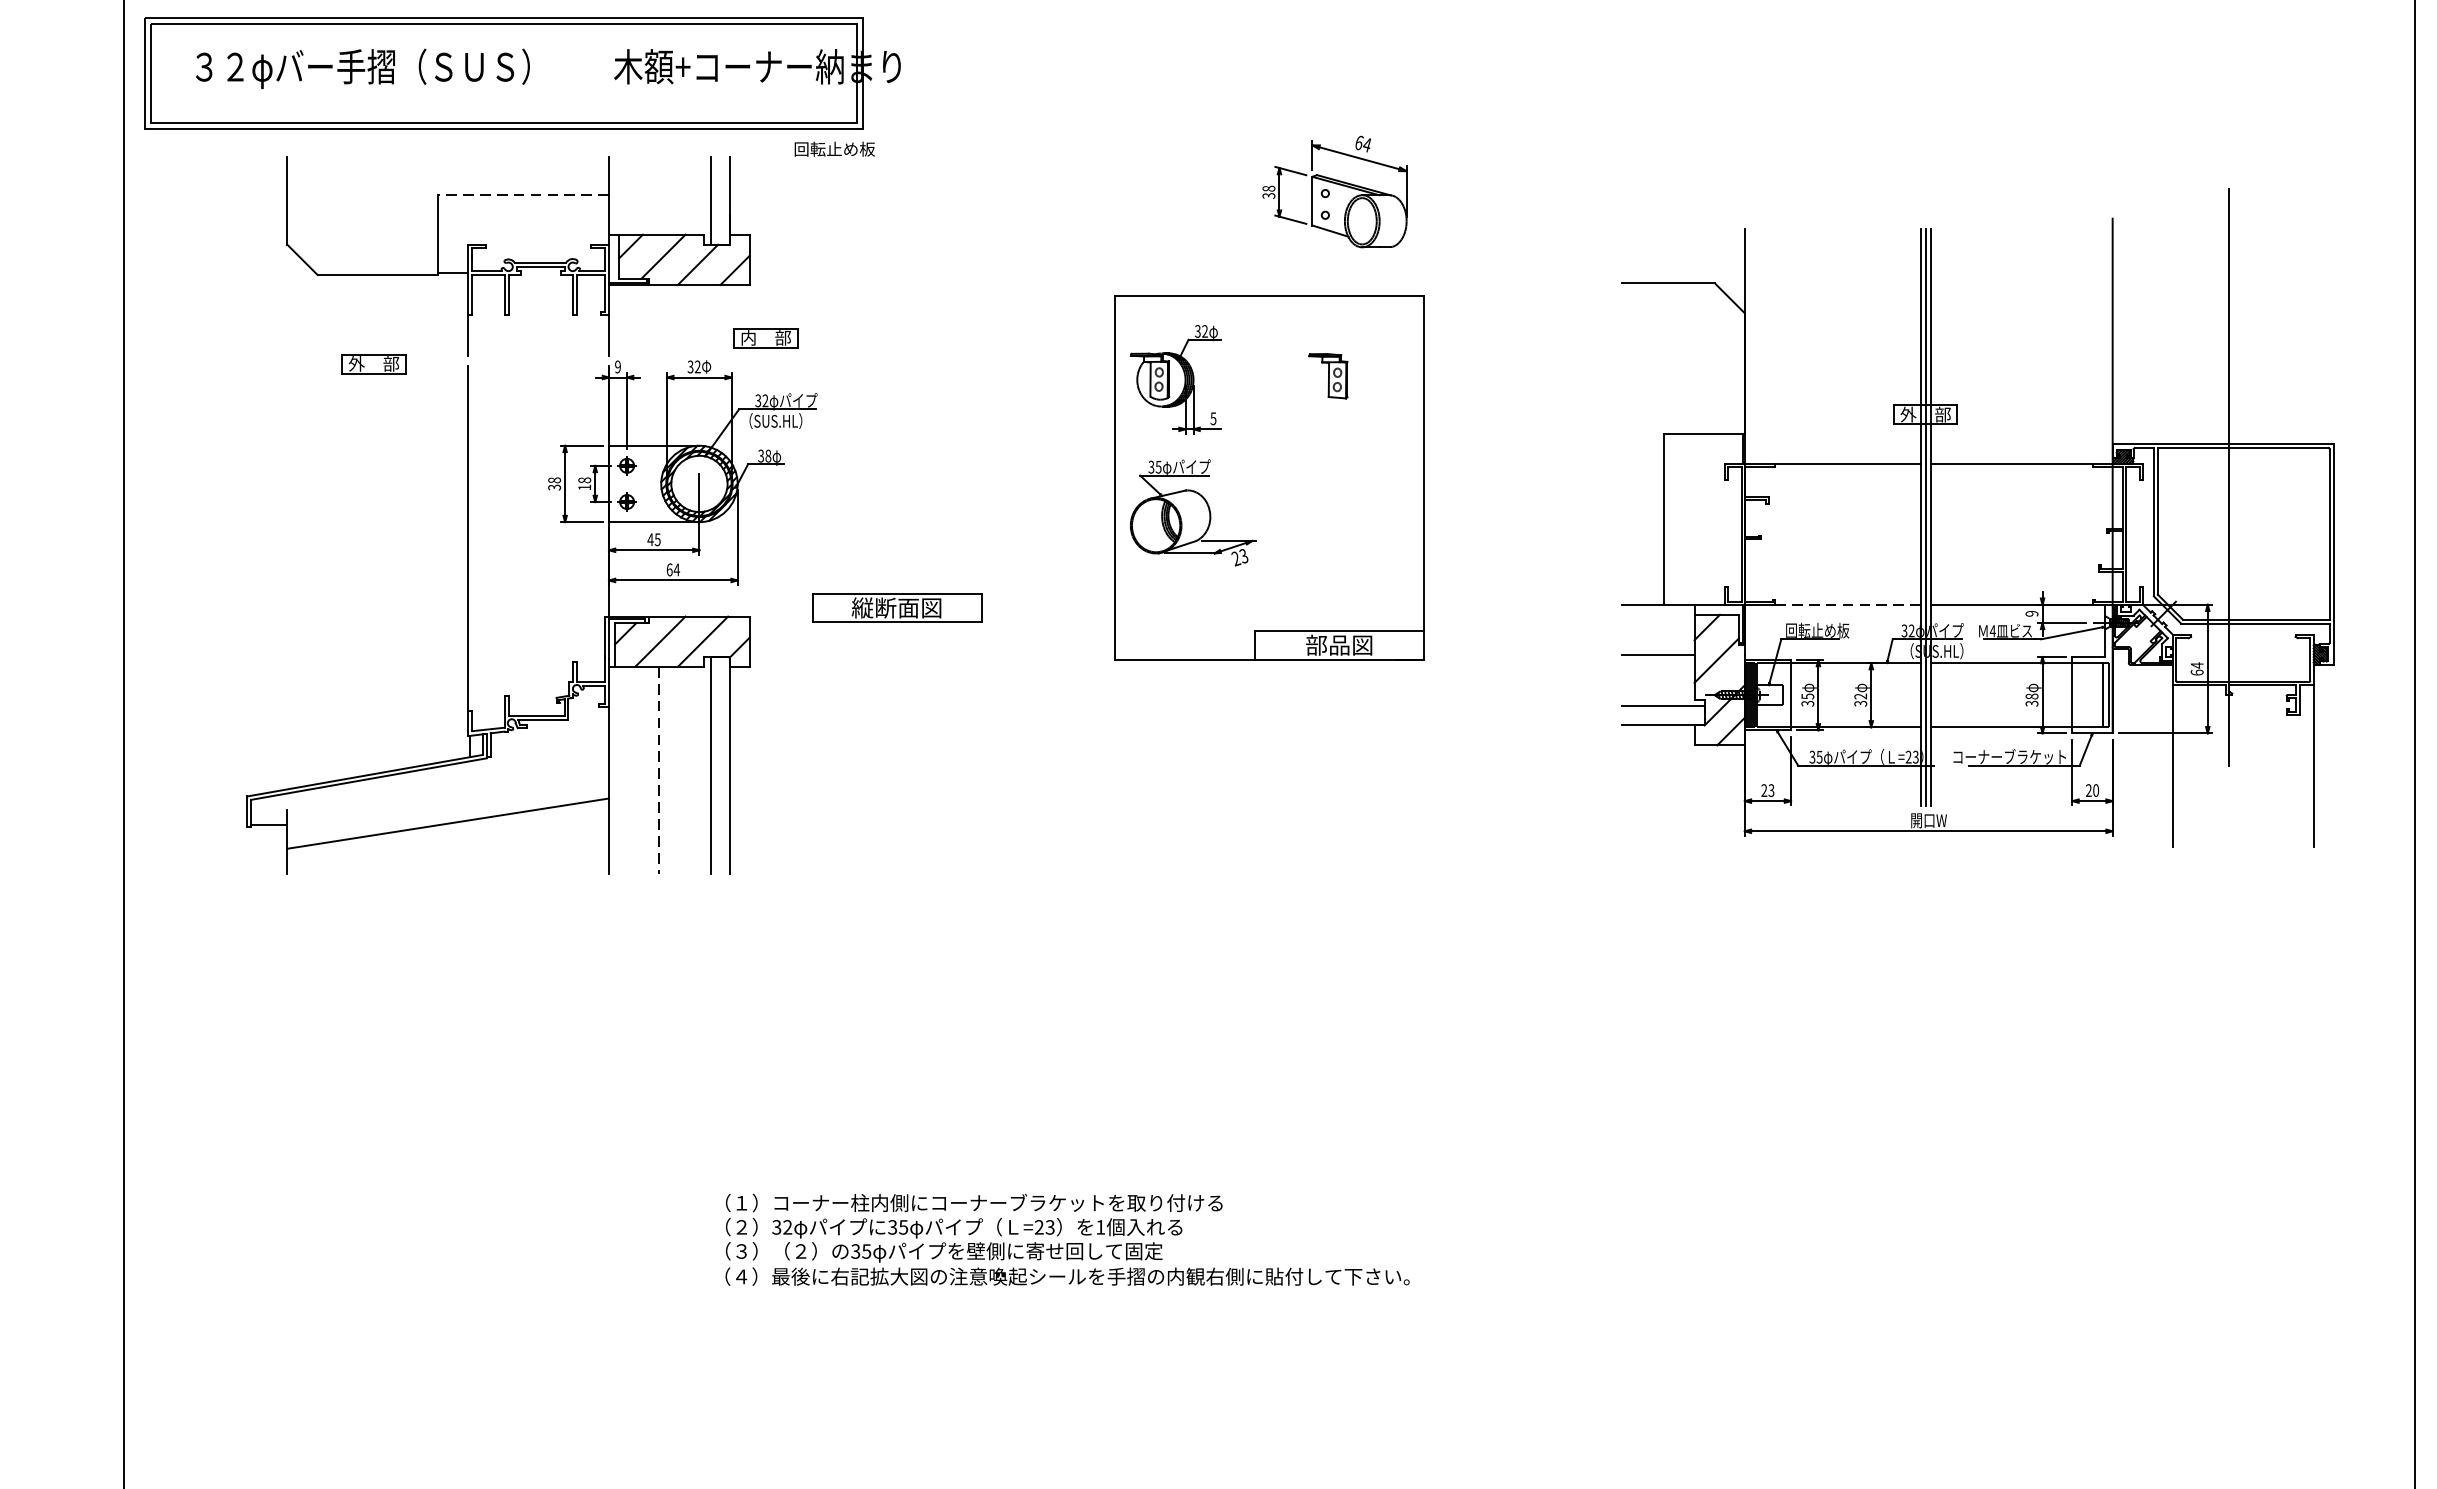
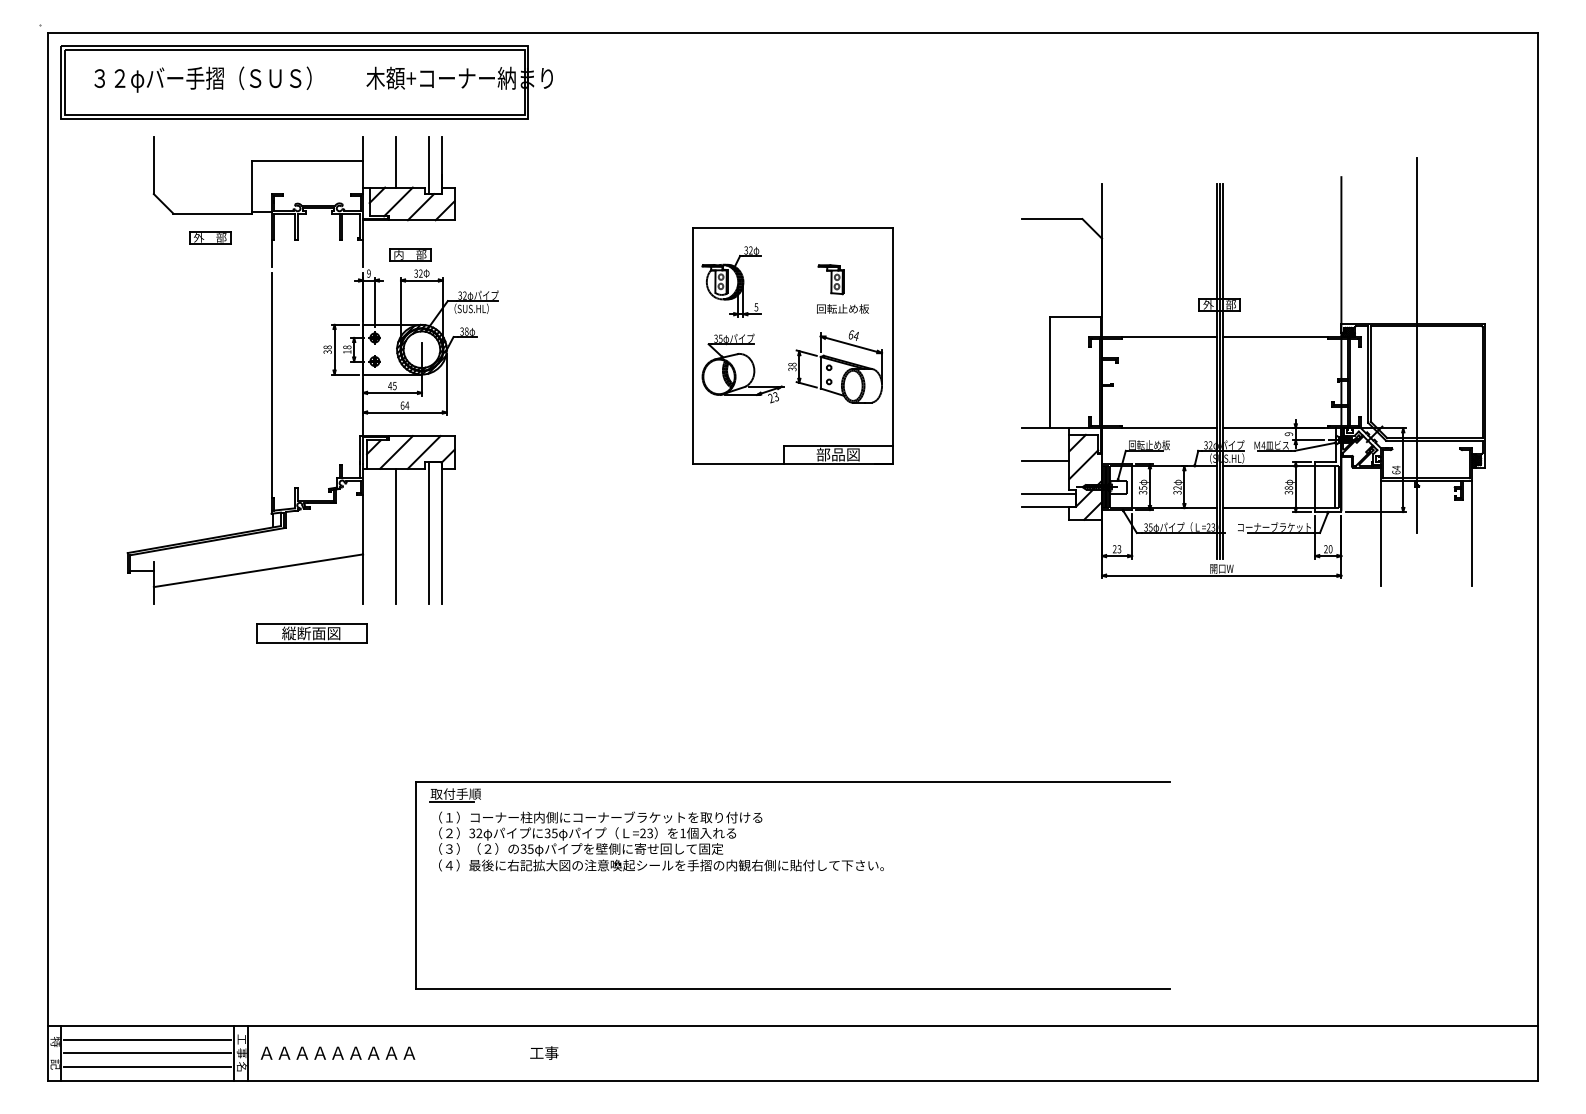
text: (834, 148) -> (842, 308), moved
part: (1335, 191) -> (835, 366), moved
line: (523, 194) -> (307, 161), dashed -> solid
line: (658, 194) -> (395, 161), added
part: (766, 337) -> (410, 254), moved
part: (374, 363) -> (210, 237), moved
line: (1848, 605) -> (1169, 428), dashed -> solid
part: (897, 608) -> (311, 633), moved
line: (658, 771) -> (395, 536), dashed -> solid
part: (1268, 1149) -> (792, 782), added

